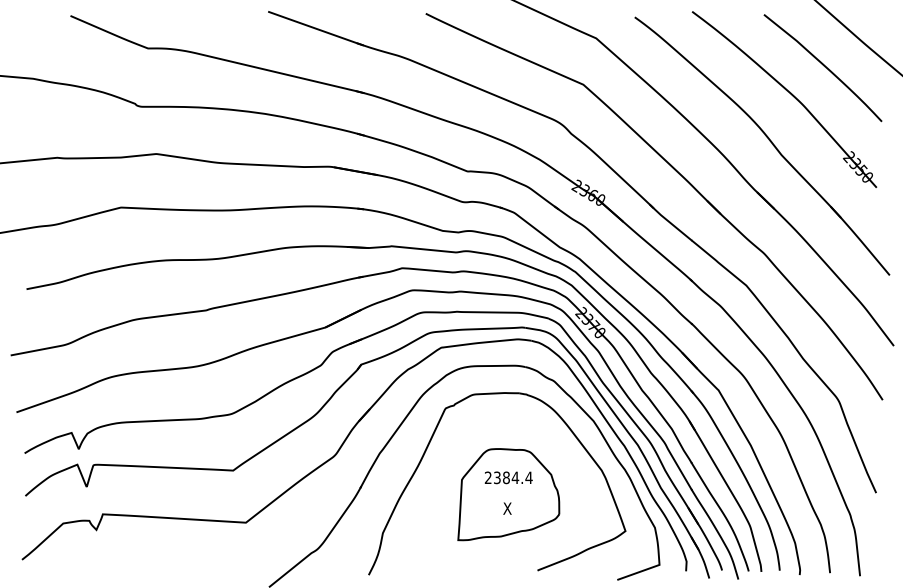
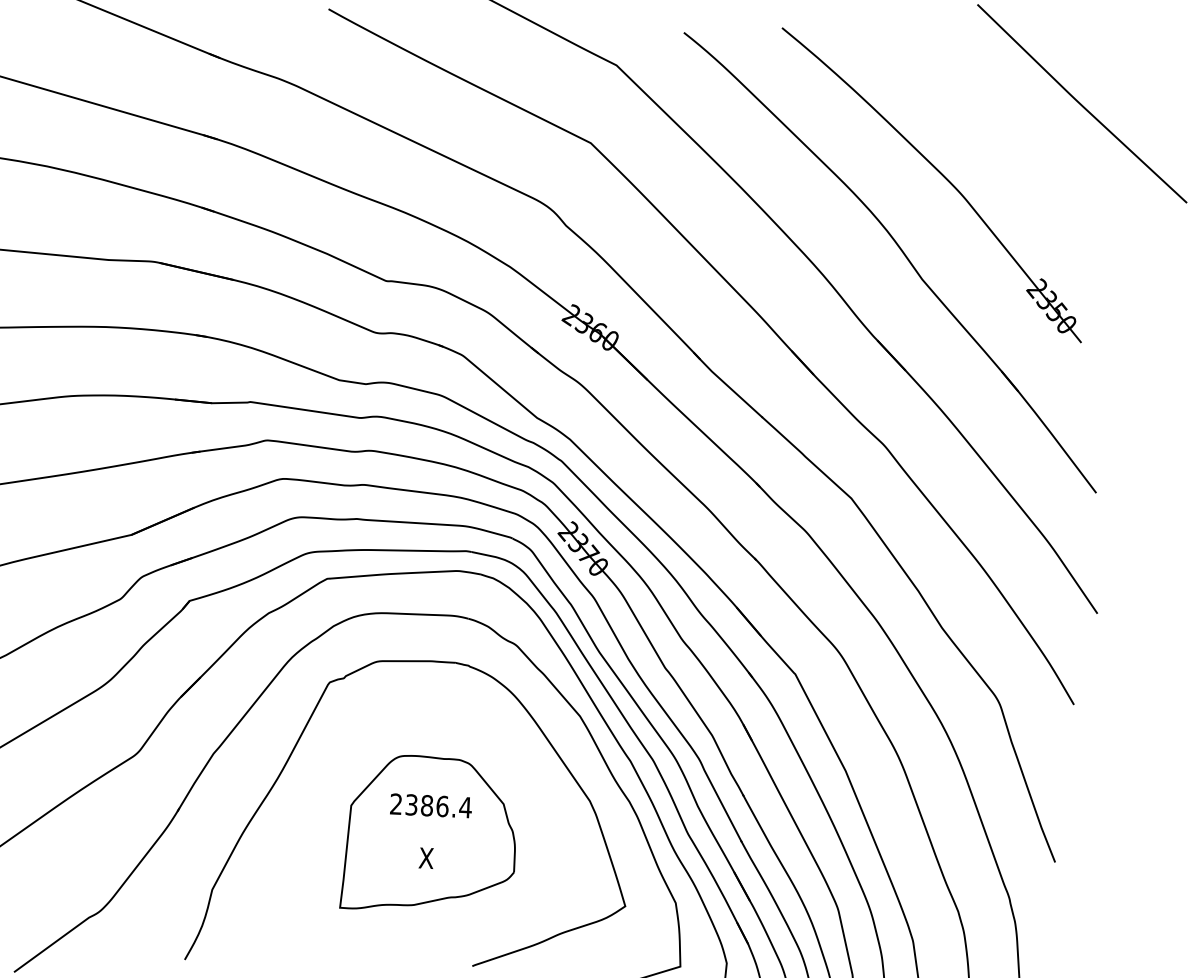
curve: (823, 66) -> (1000, 132), removed
text: (515, 477) -> (442, 805), 2384.4 -> 2386.4

